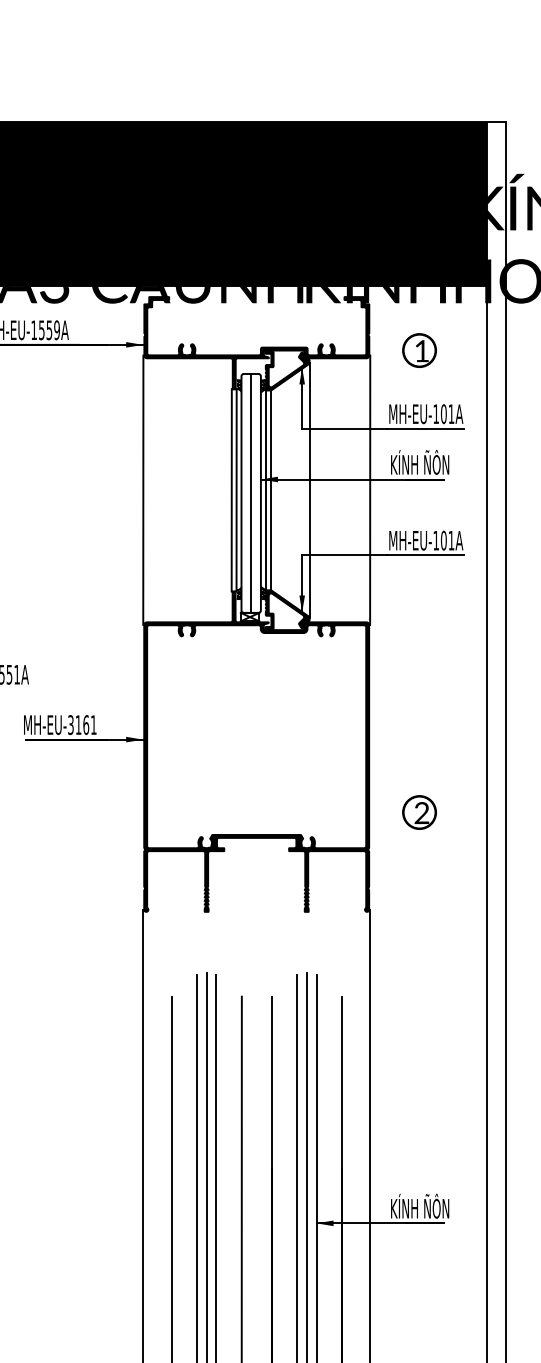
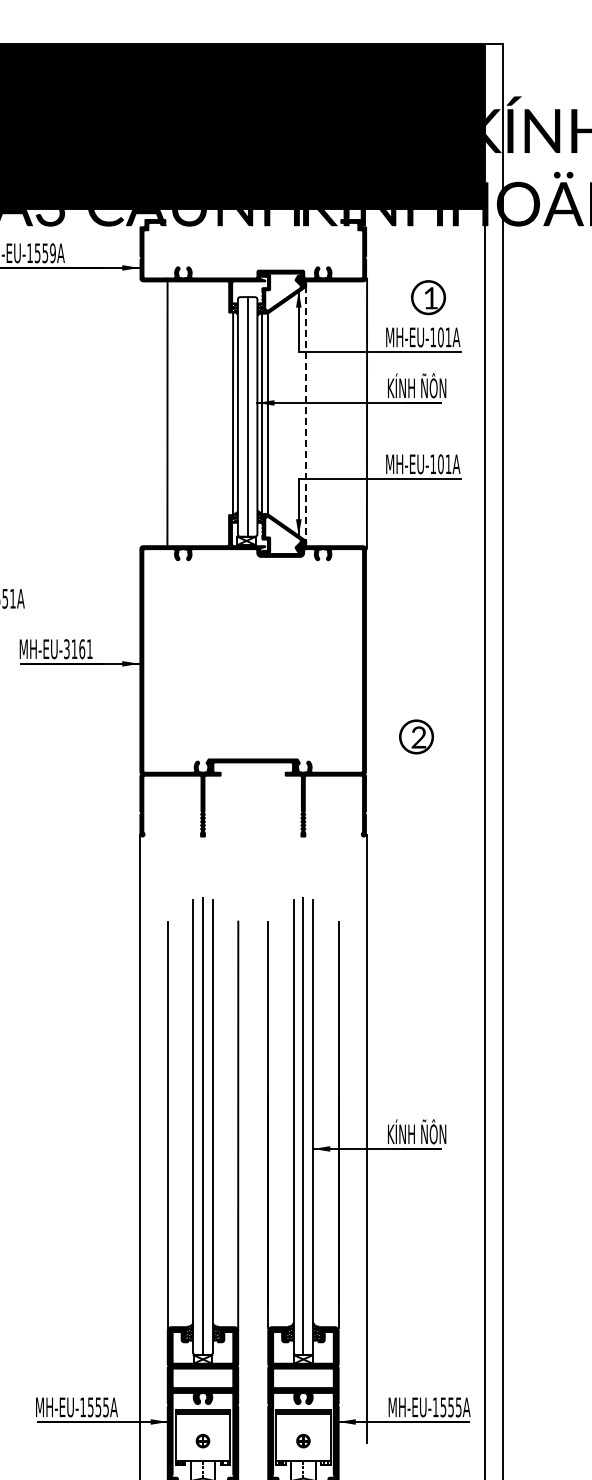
part: (419, 350) -> (428, 297), moved
line: (143, 490) -> (167, 413), moved
line: (232, 490) -> (228, 413), removed
line: (309, 490) -> (306, 413), solid -> dashed

